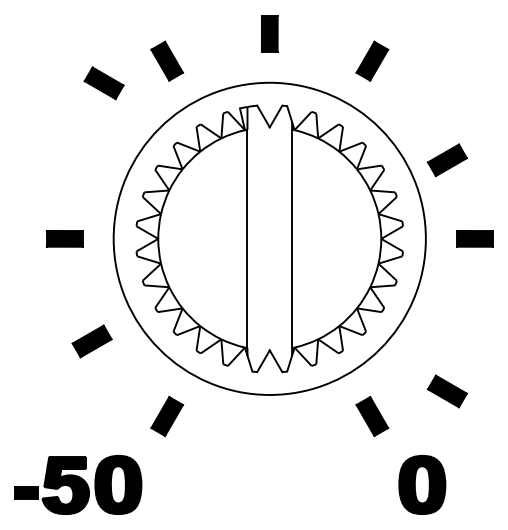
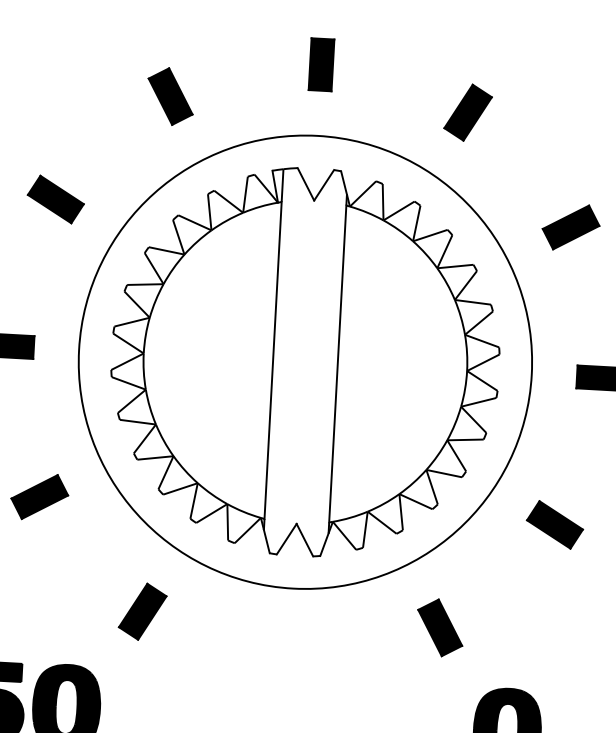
part: (103, 83) -> (54, 199), moved
part: (446, 160) -> (569, 227), moved
part: (446, 391) -> (553, 524), moved

